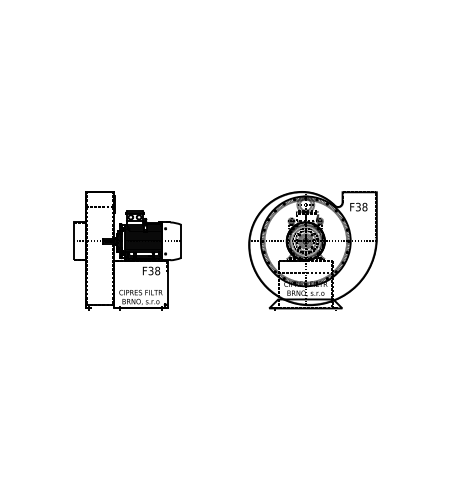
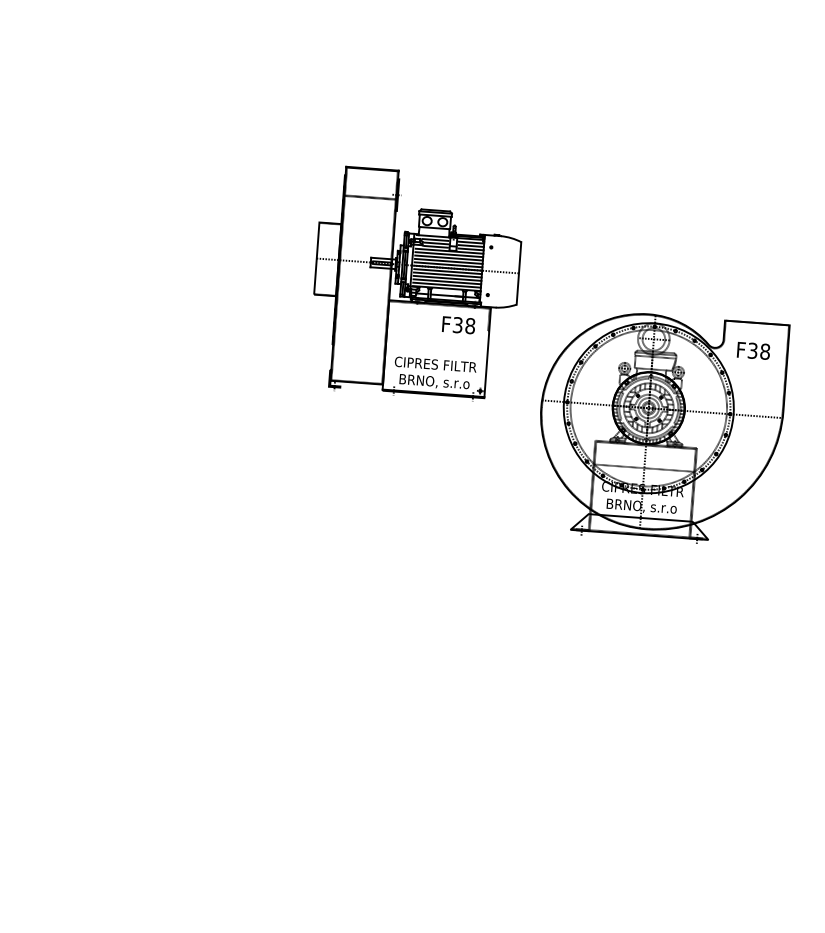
part: (127, 250) -> (416, 283), moved

